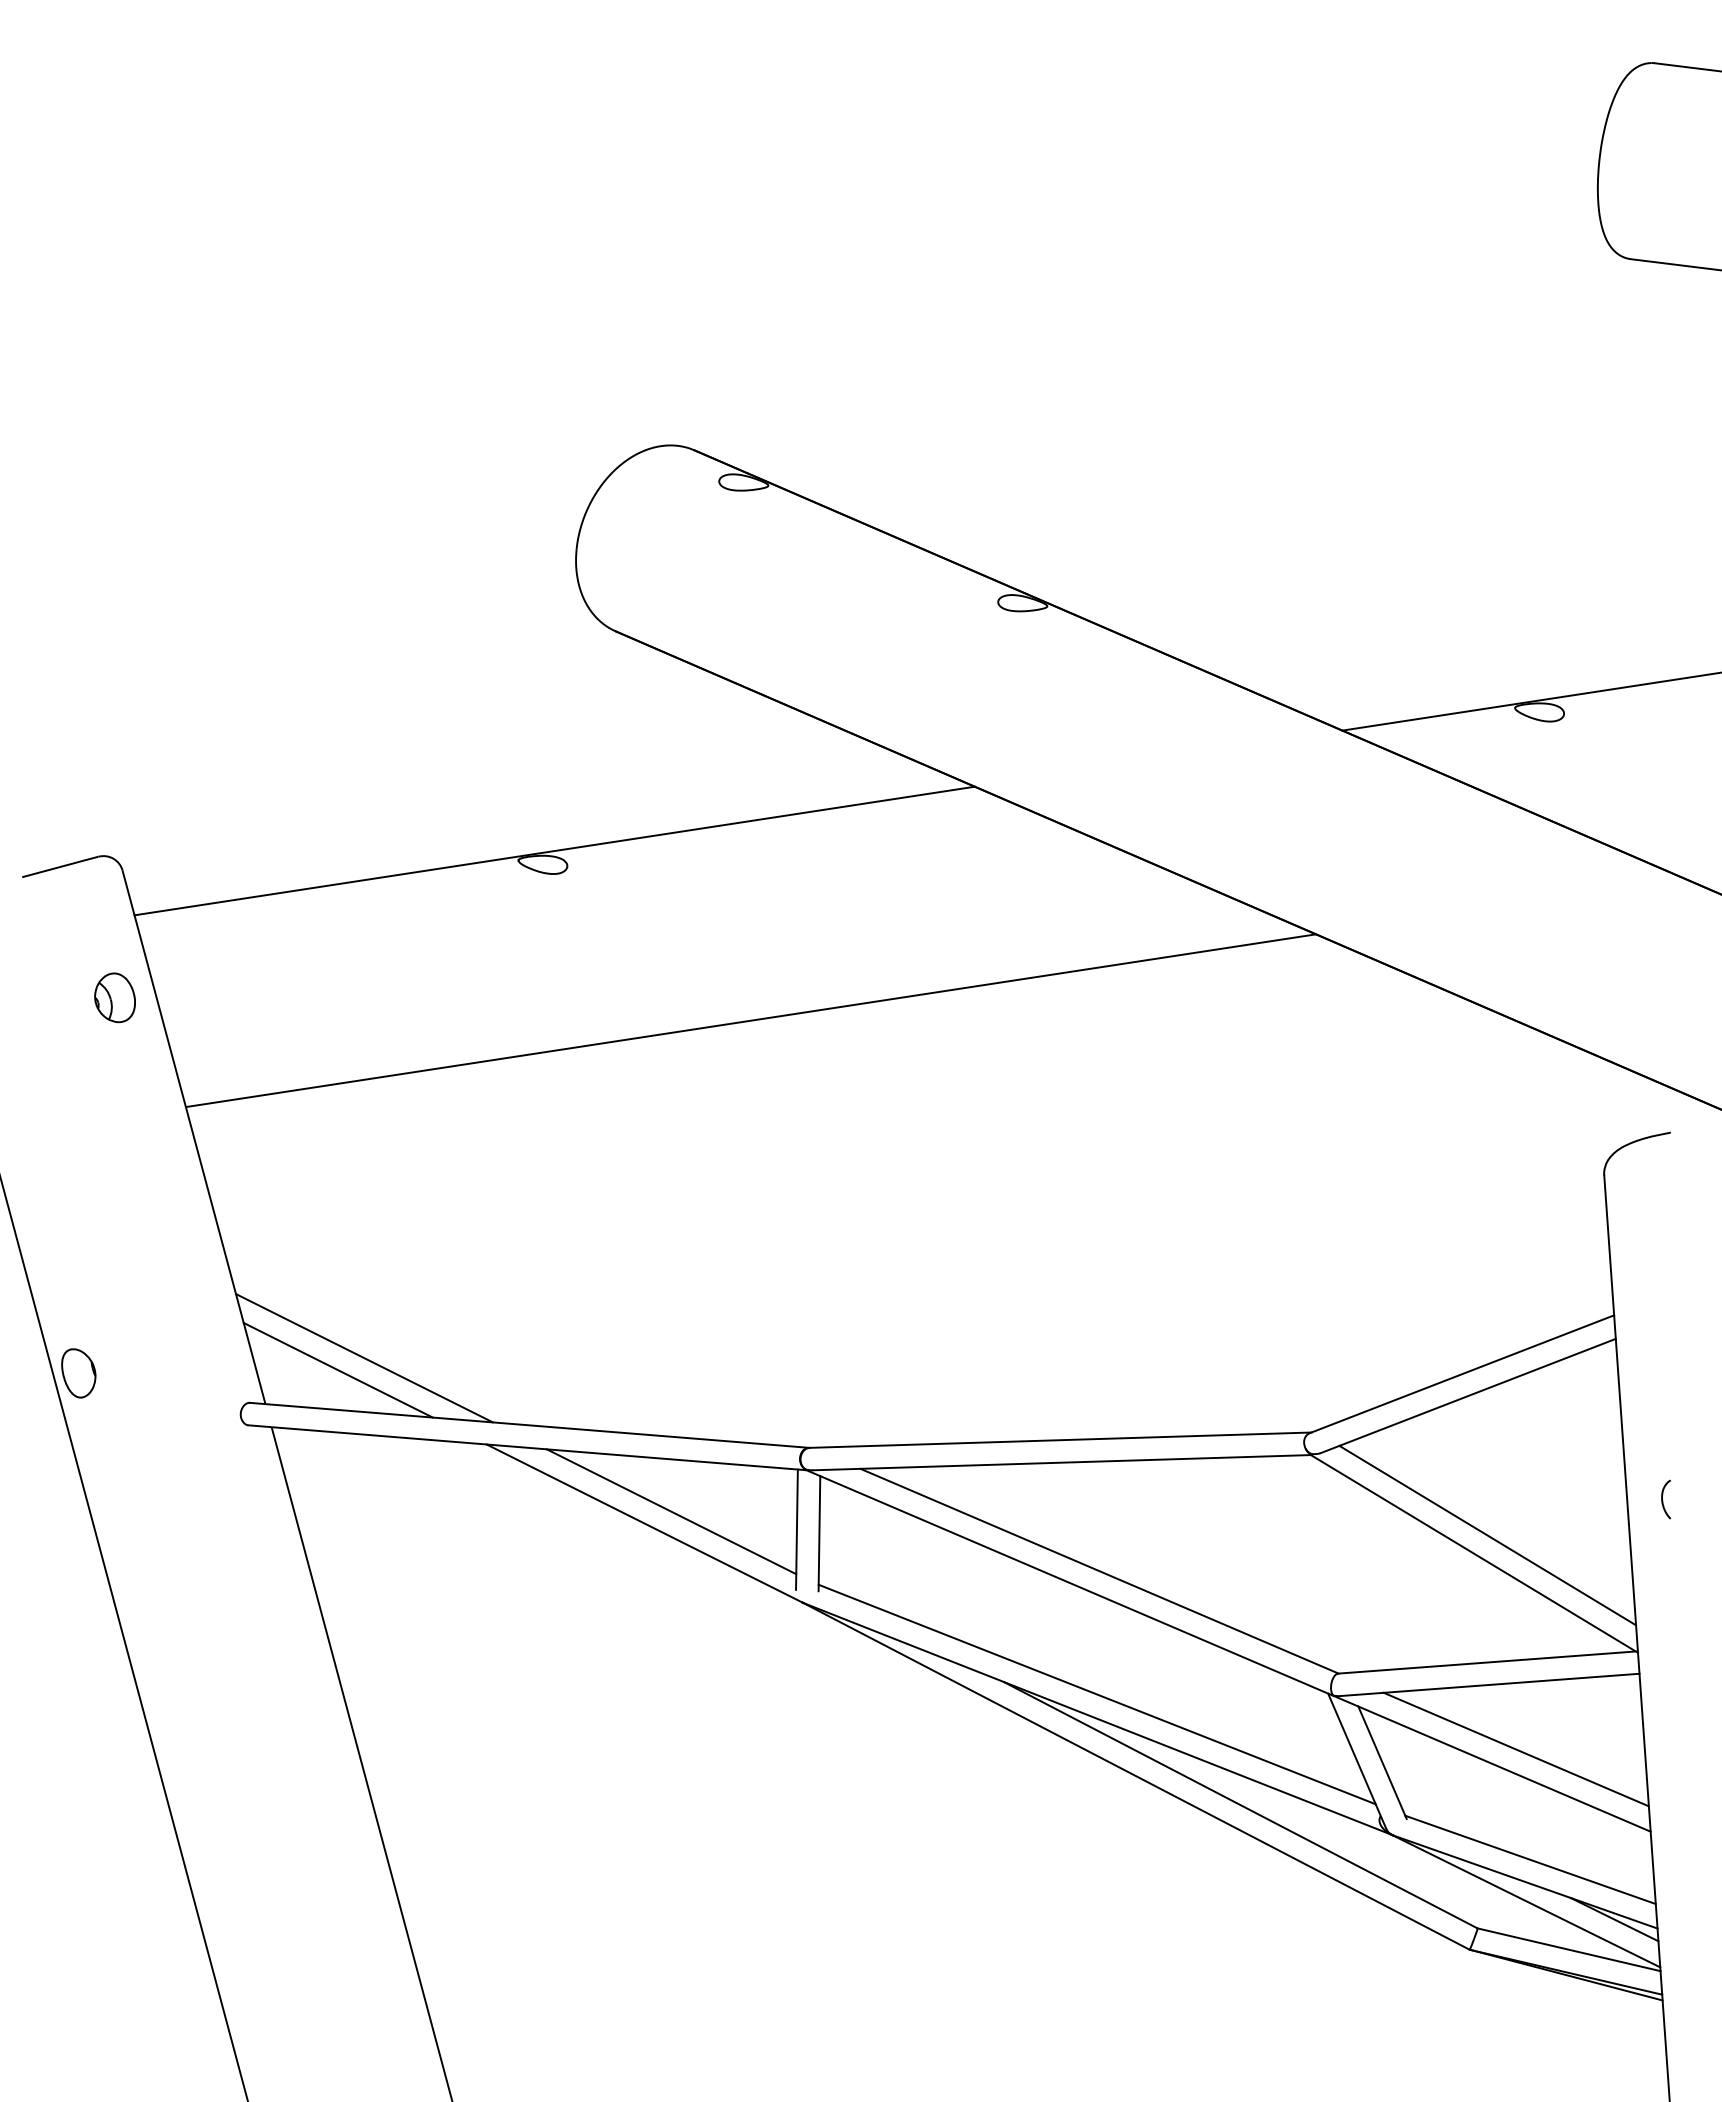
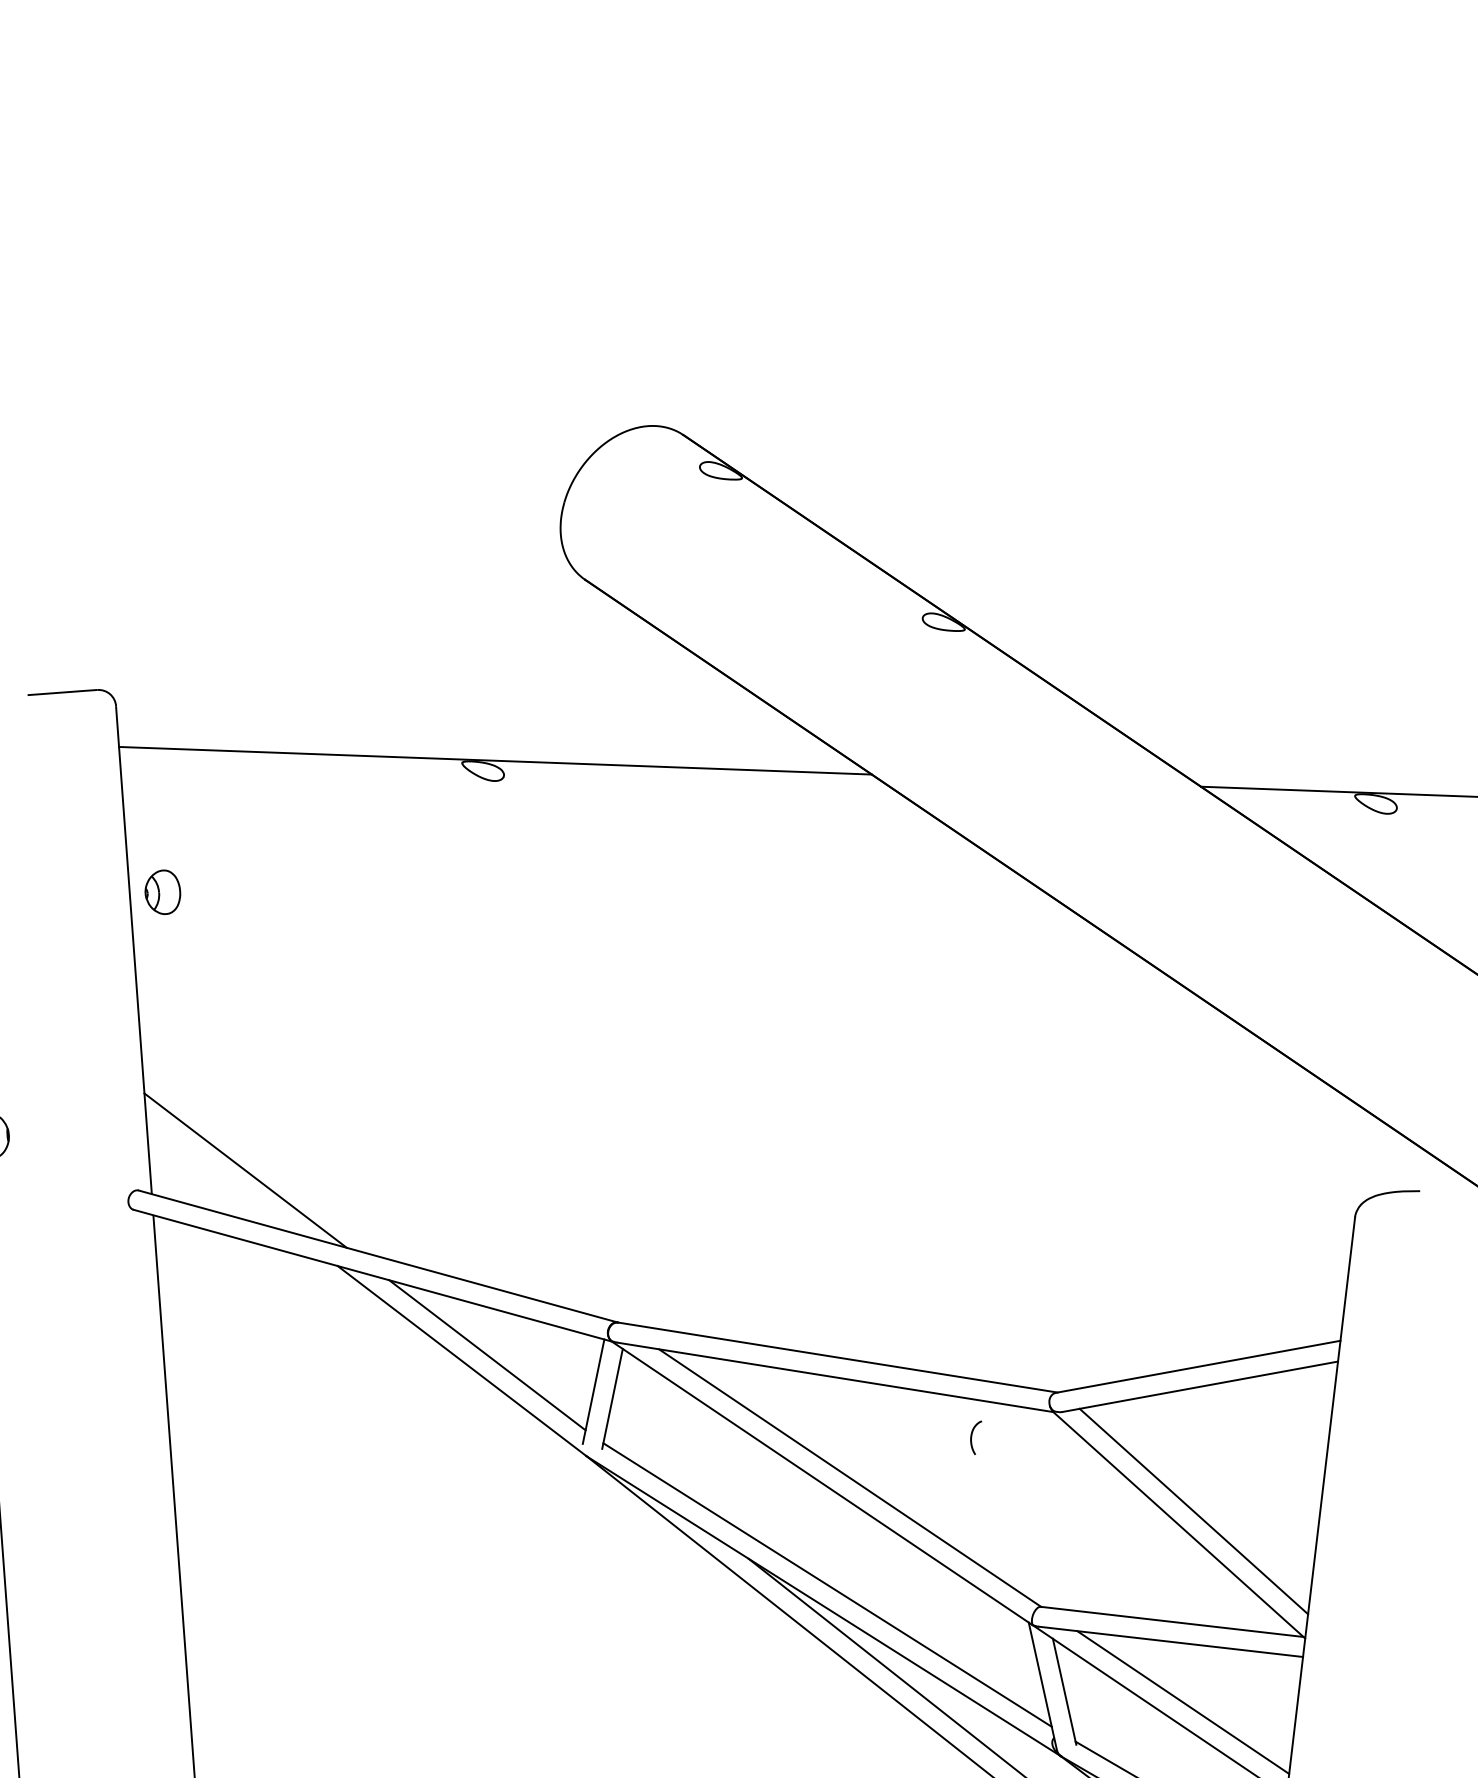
part: (114, 997) -> (162, 891), moved
line: (750, 1020) -> (637, 940), removed
line: (337, 1369) -> (220, 1175), removed
curve: (1663, 1500) -> (972, 1437), moved

